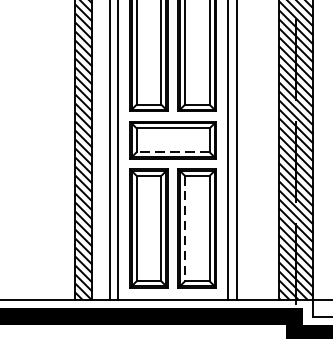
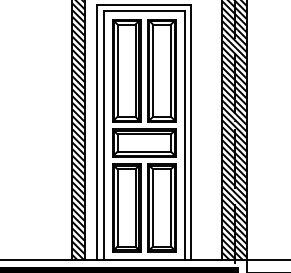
line: (173, 151) -> (144, 151), dashed -> solid
line: (185, 228) -> (153, 207), dashed -> solid

